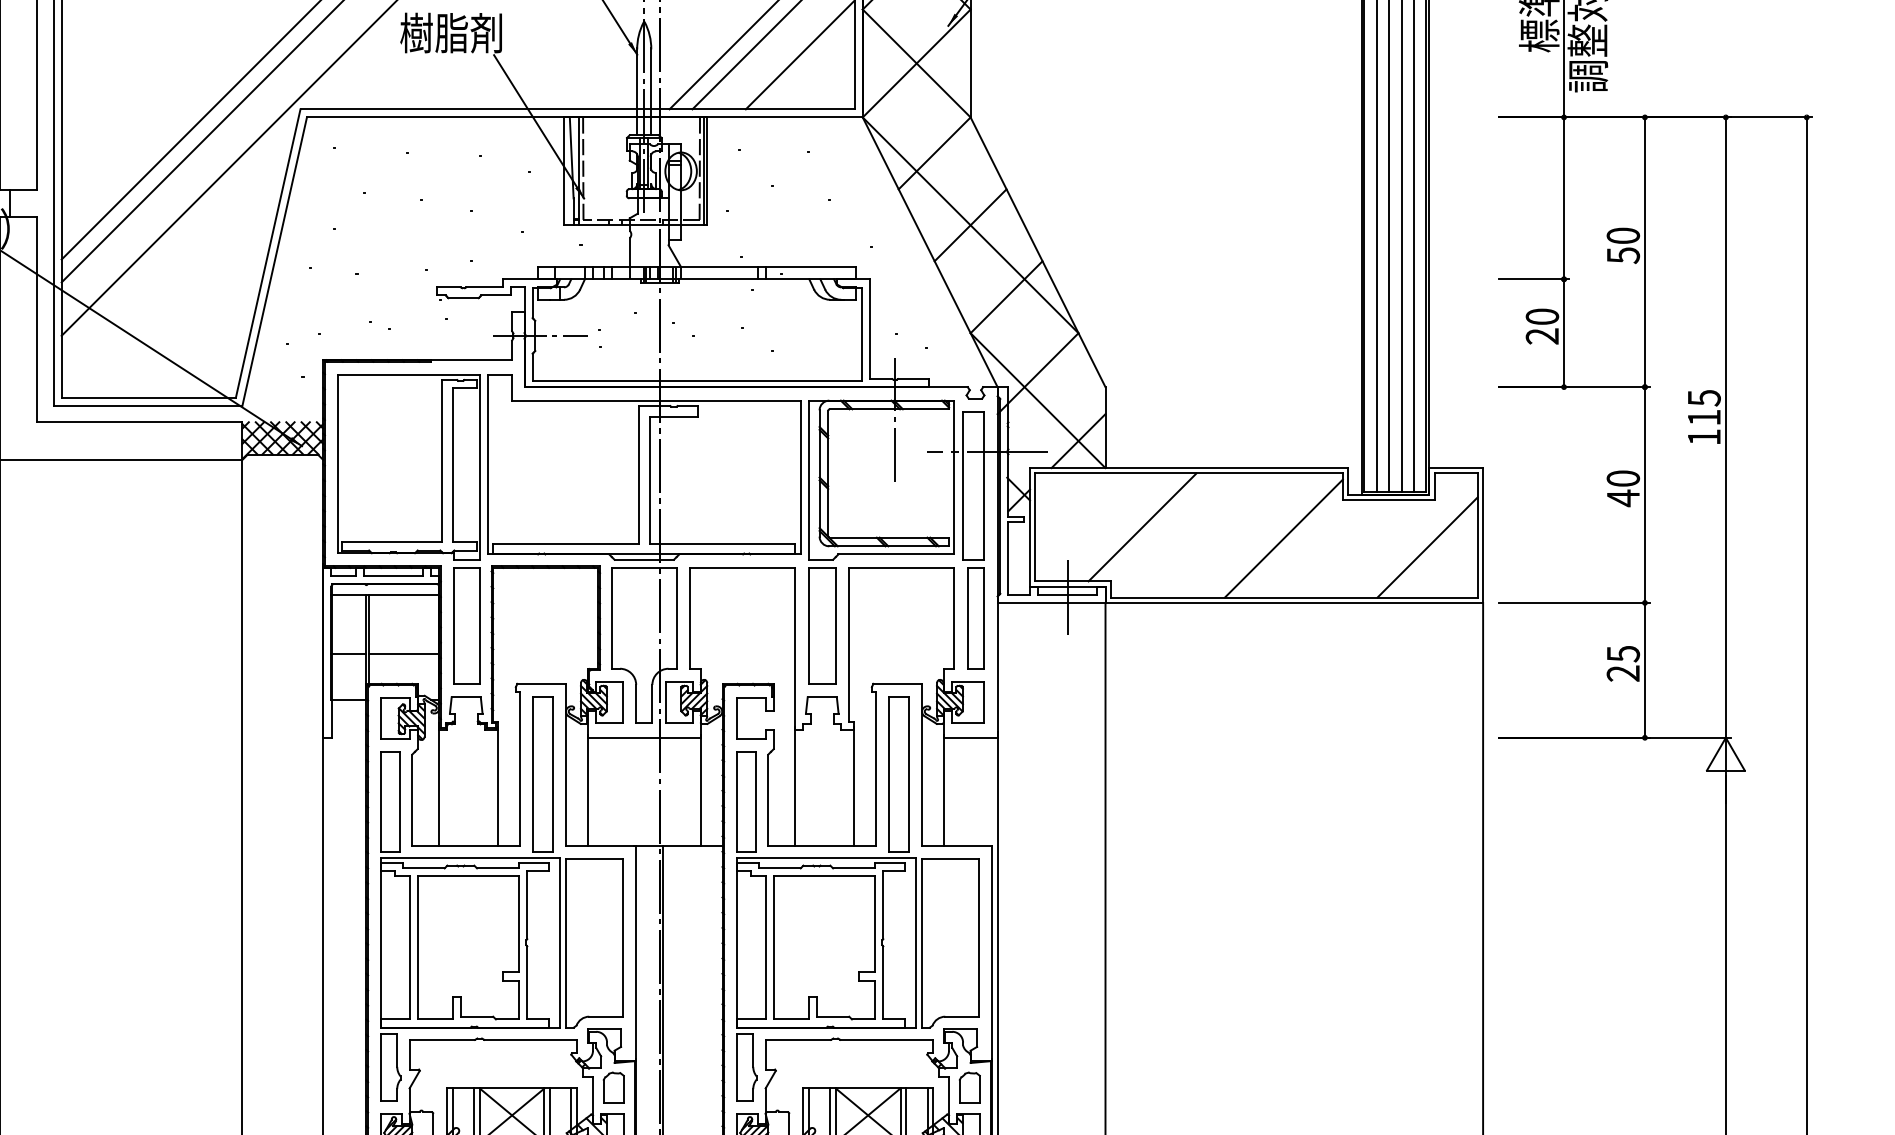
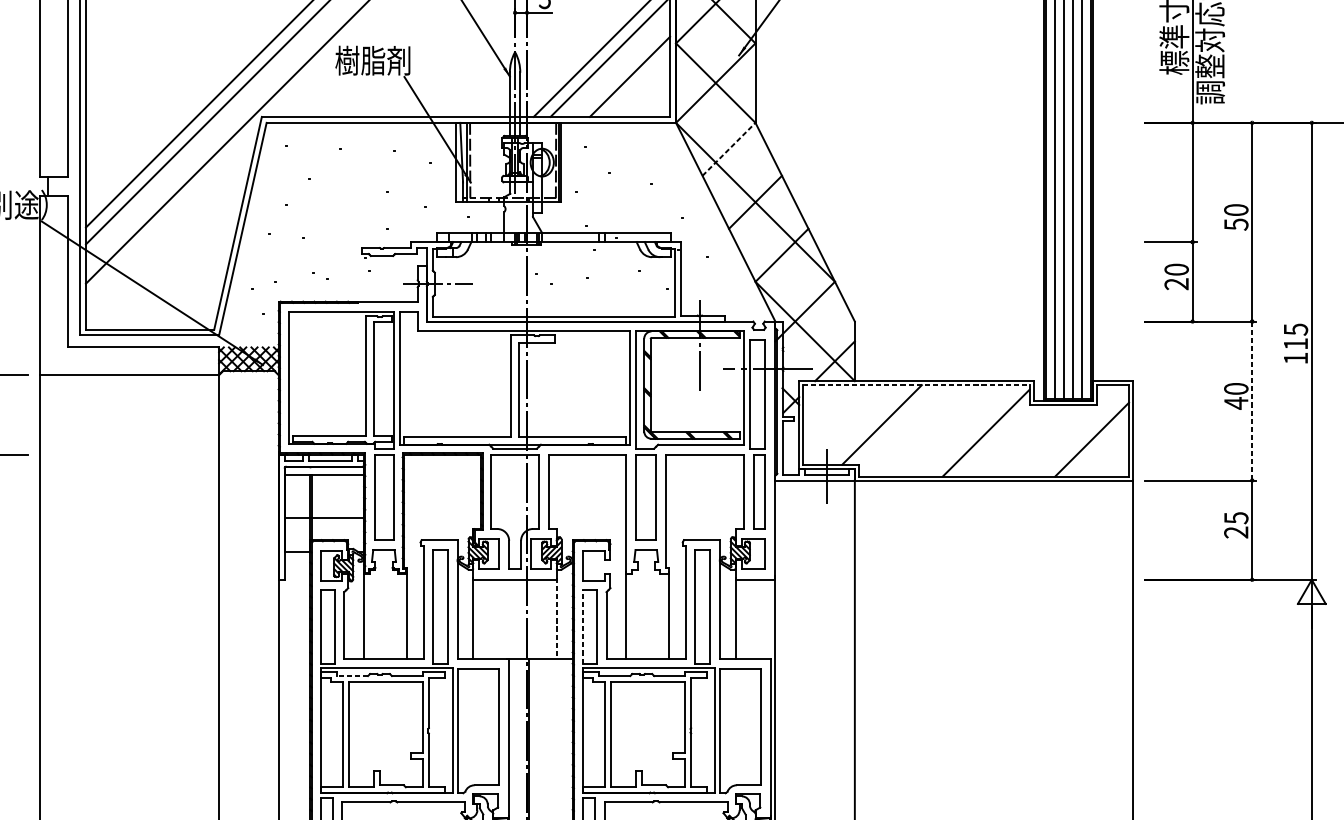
line: (934, 153) -> (728, 149), solid -> dashed
line: (1189, 473) -> (916, 385), solid -> dashed
line: (1644, 495) -> (1251, 401), solid -> dashed
line: (700, 790) -> (556, 618), solid -> dashed
line: (737, 801) -> (583, 626), solid -> dashed
line: (423, 868) -> (352, 676), solid -> dashed

